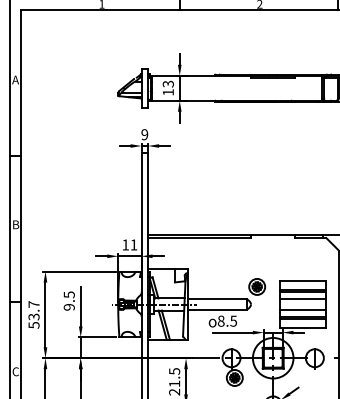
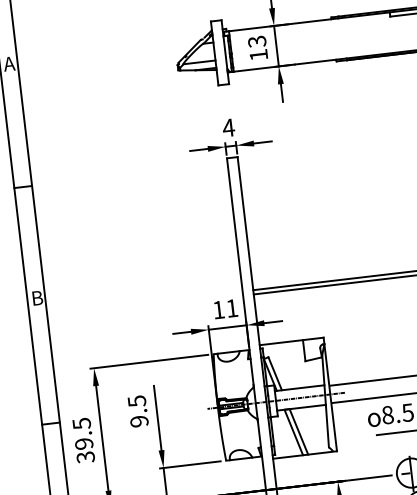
text: (144, 134) -> (228, 127), 9 -> 4
text: (33, 314) -> (82, 439), 53.7 -> 39.5

